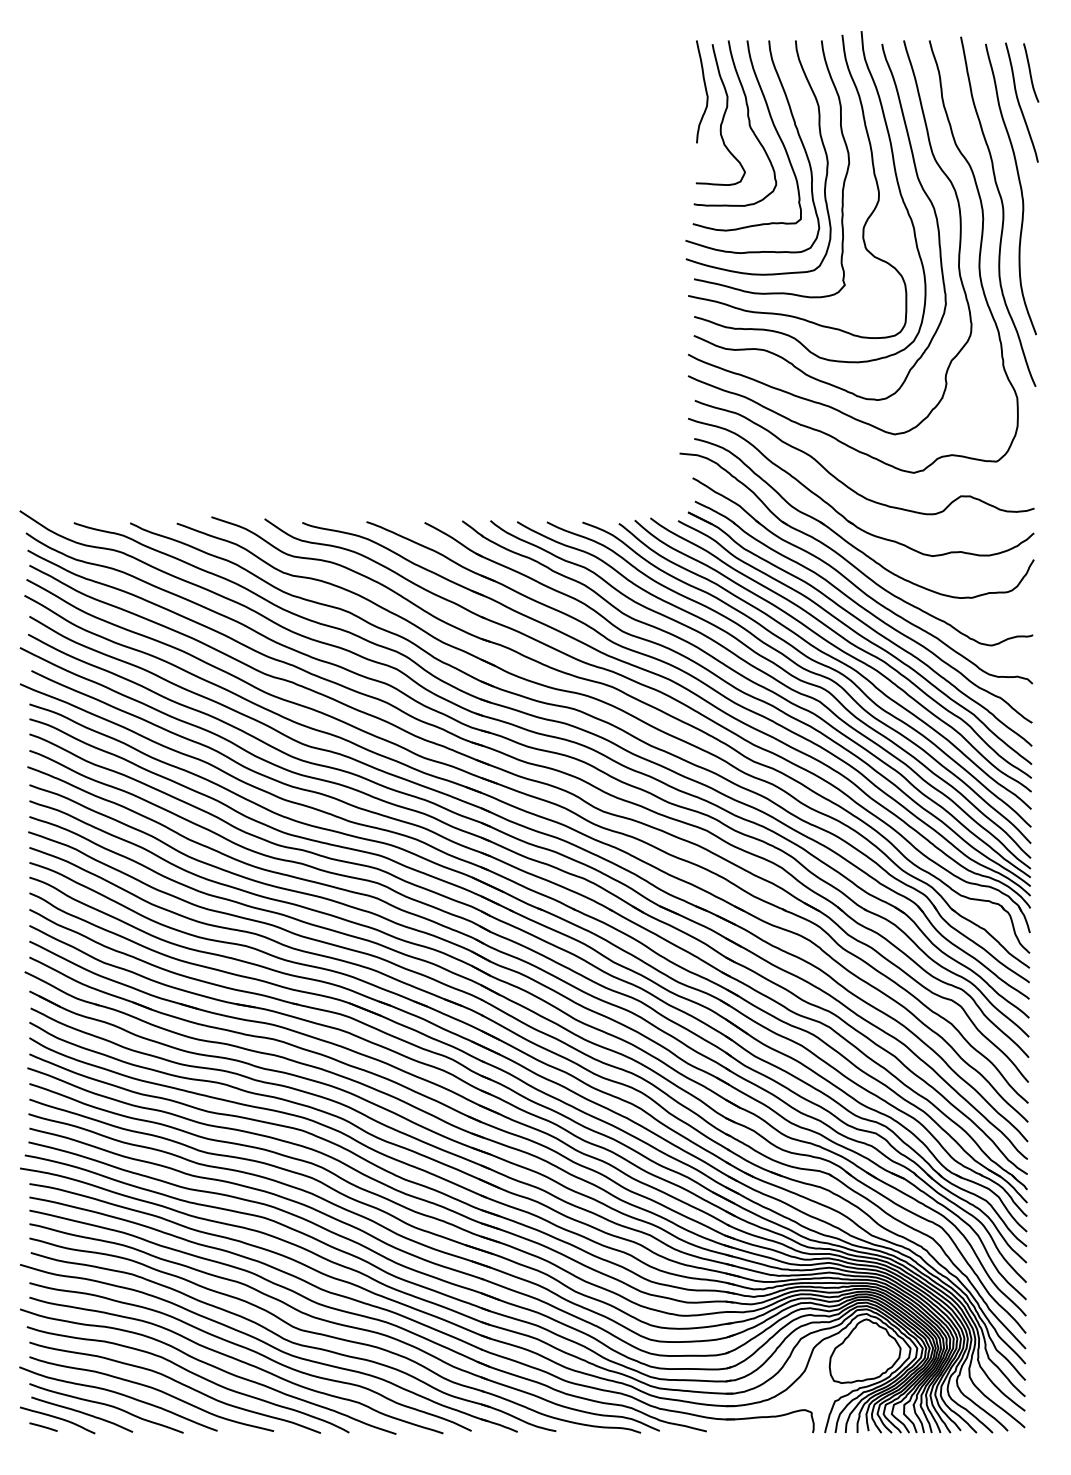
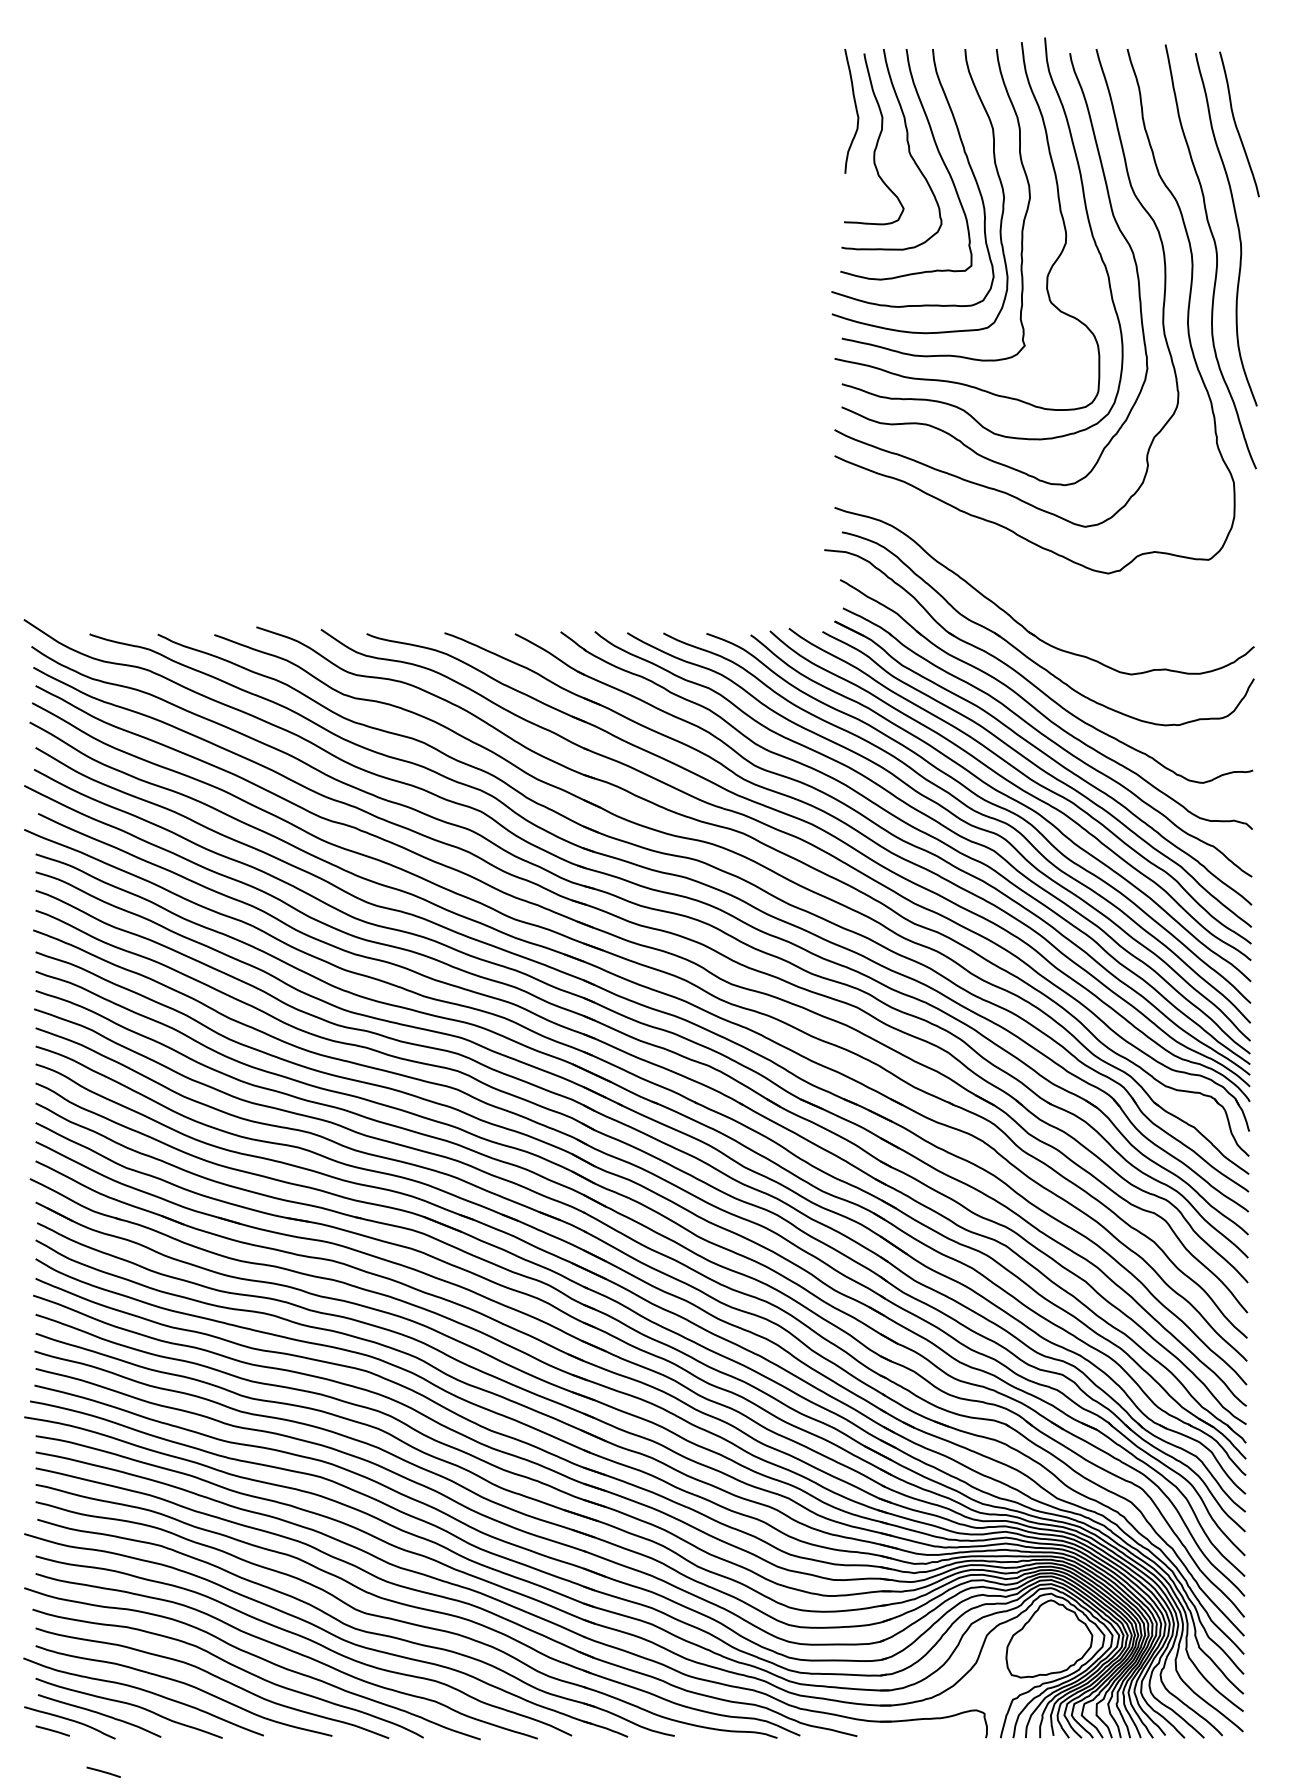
curve: (1031, 72) -> (1251, 87), removed
curve: (846, 484) -> (1026, 587), removed
line: (85, 1460) -> (103, 1771), added

